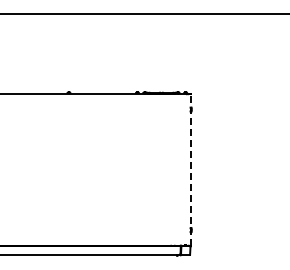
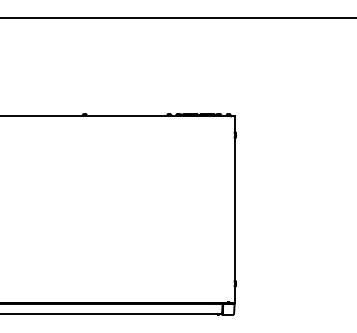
line: (190, 169) -> (234, 209), dashed -> solid

